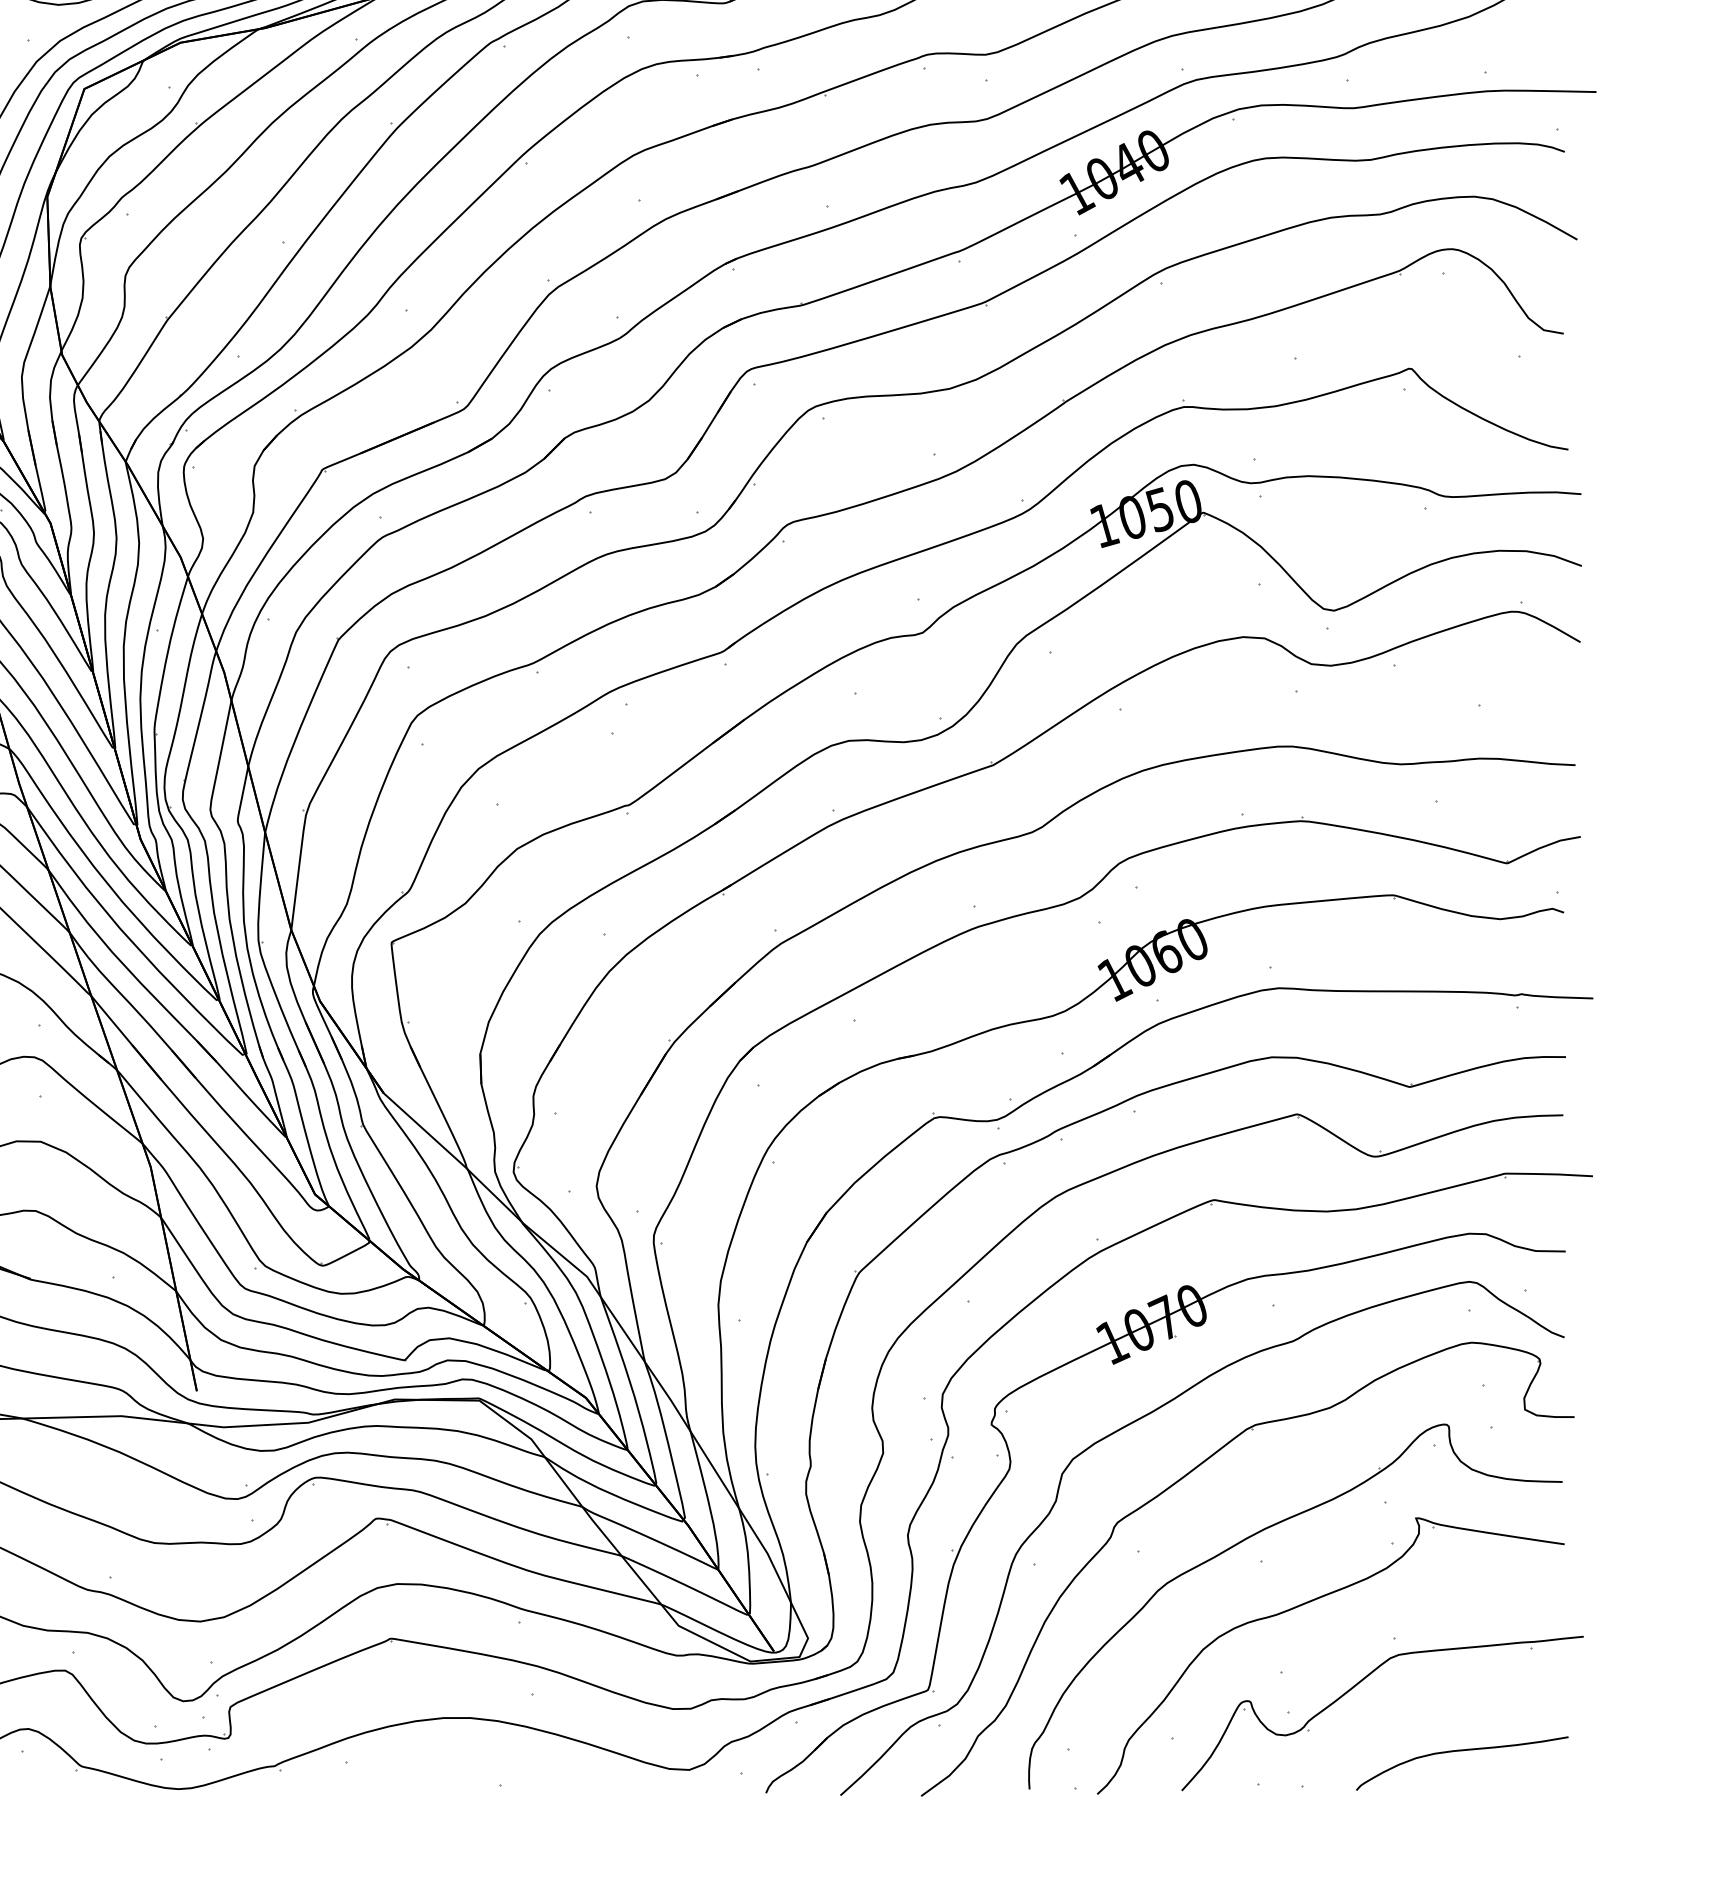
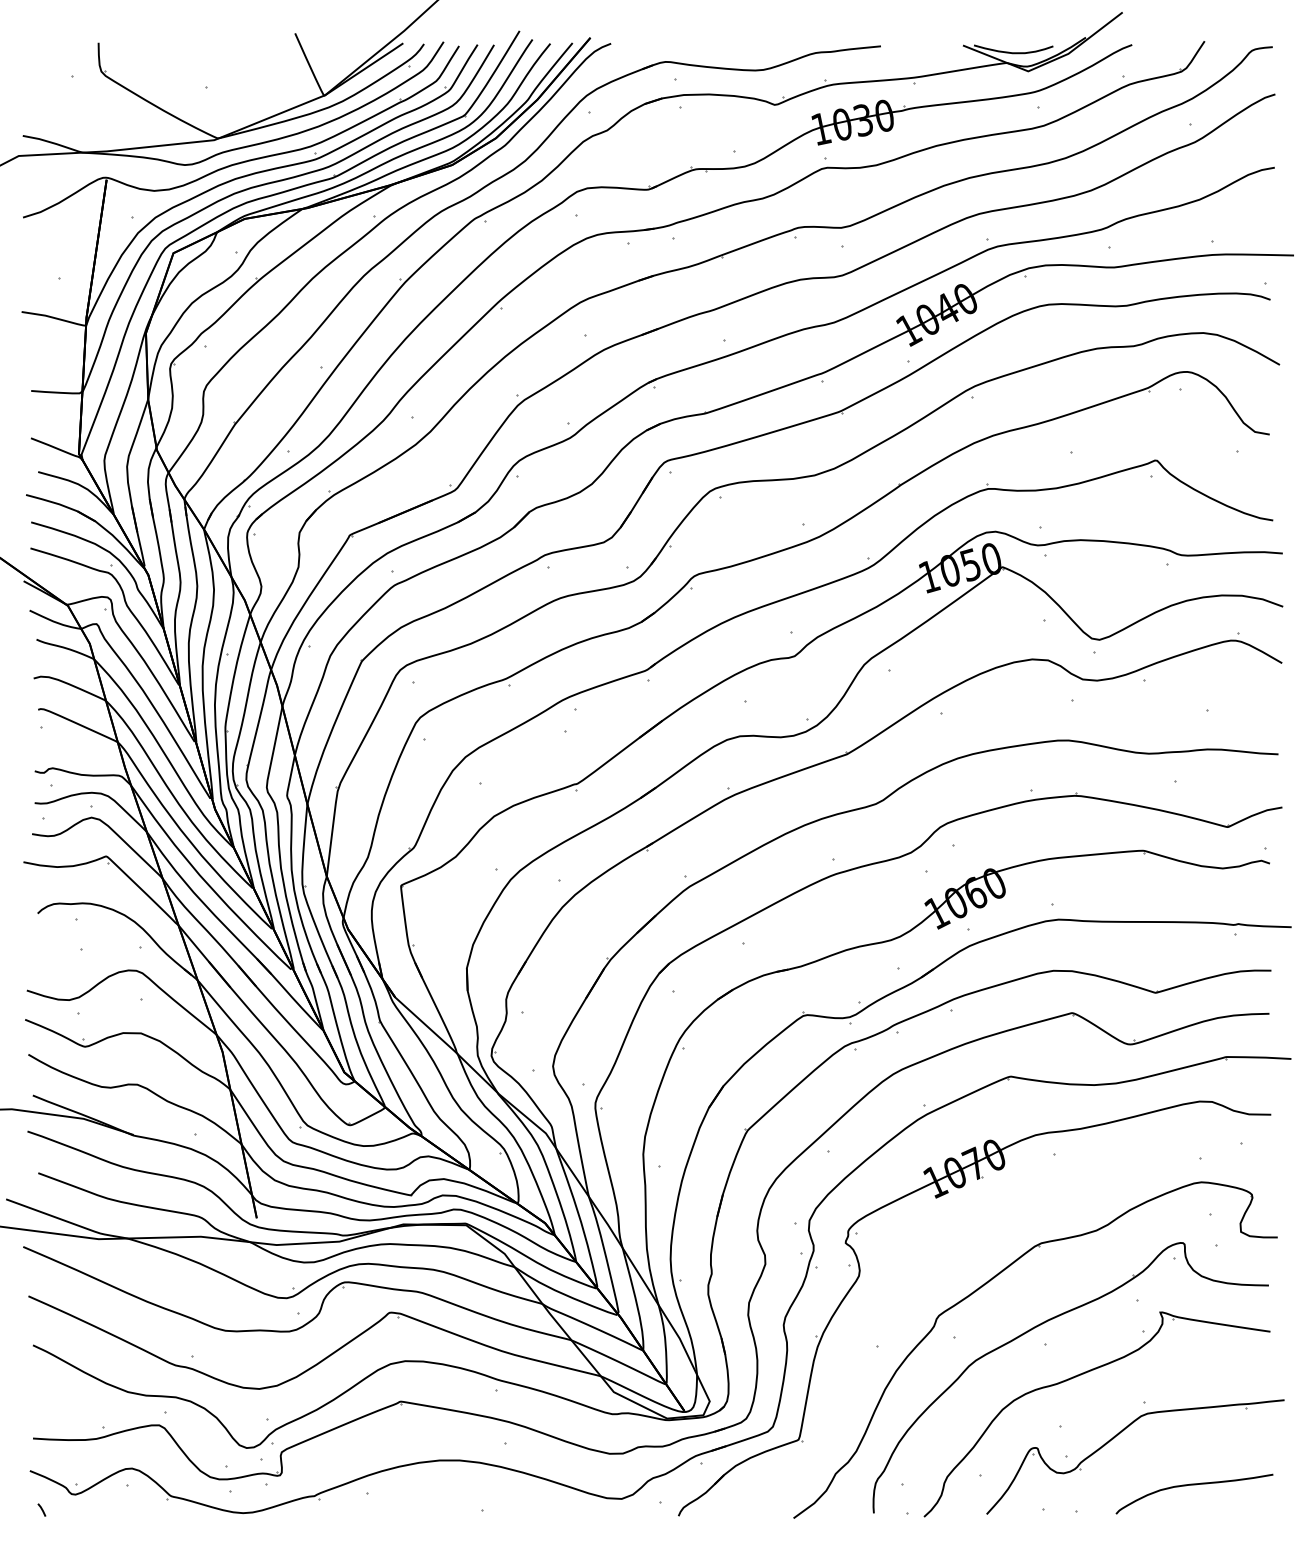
part: (1141, 1419) -> (956, 1239), removed

